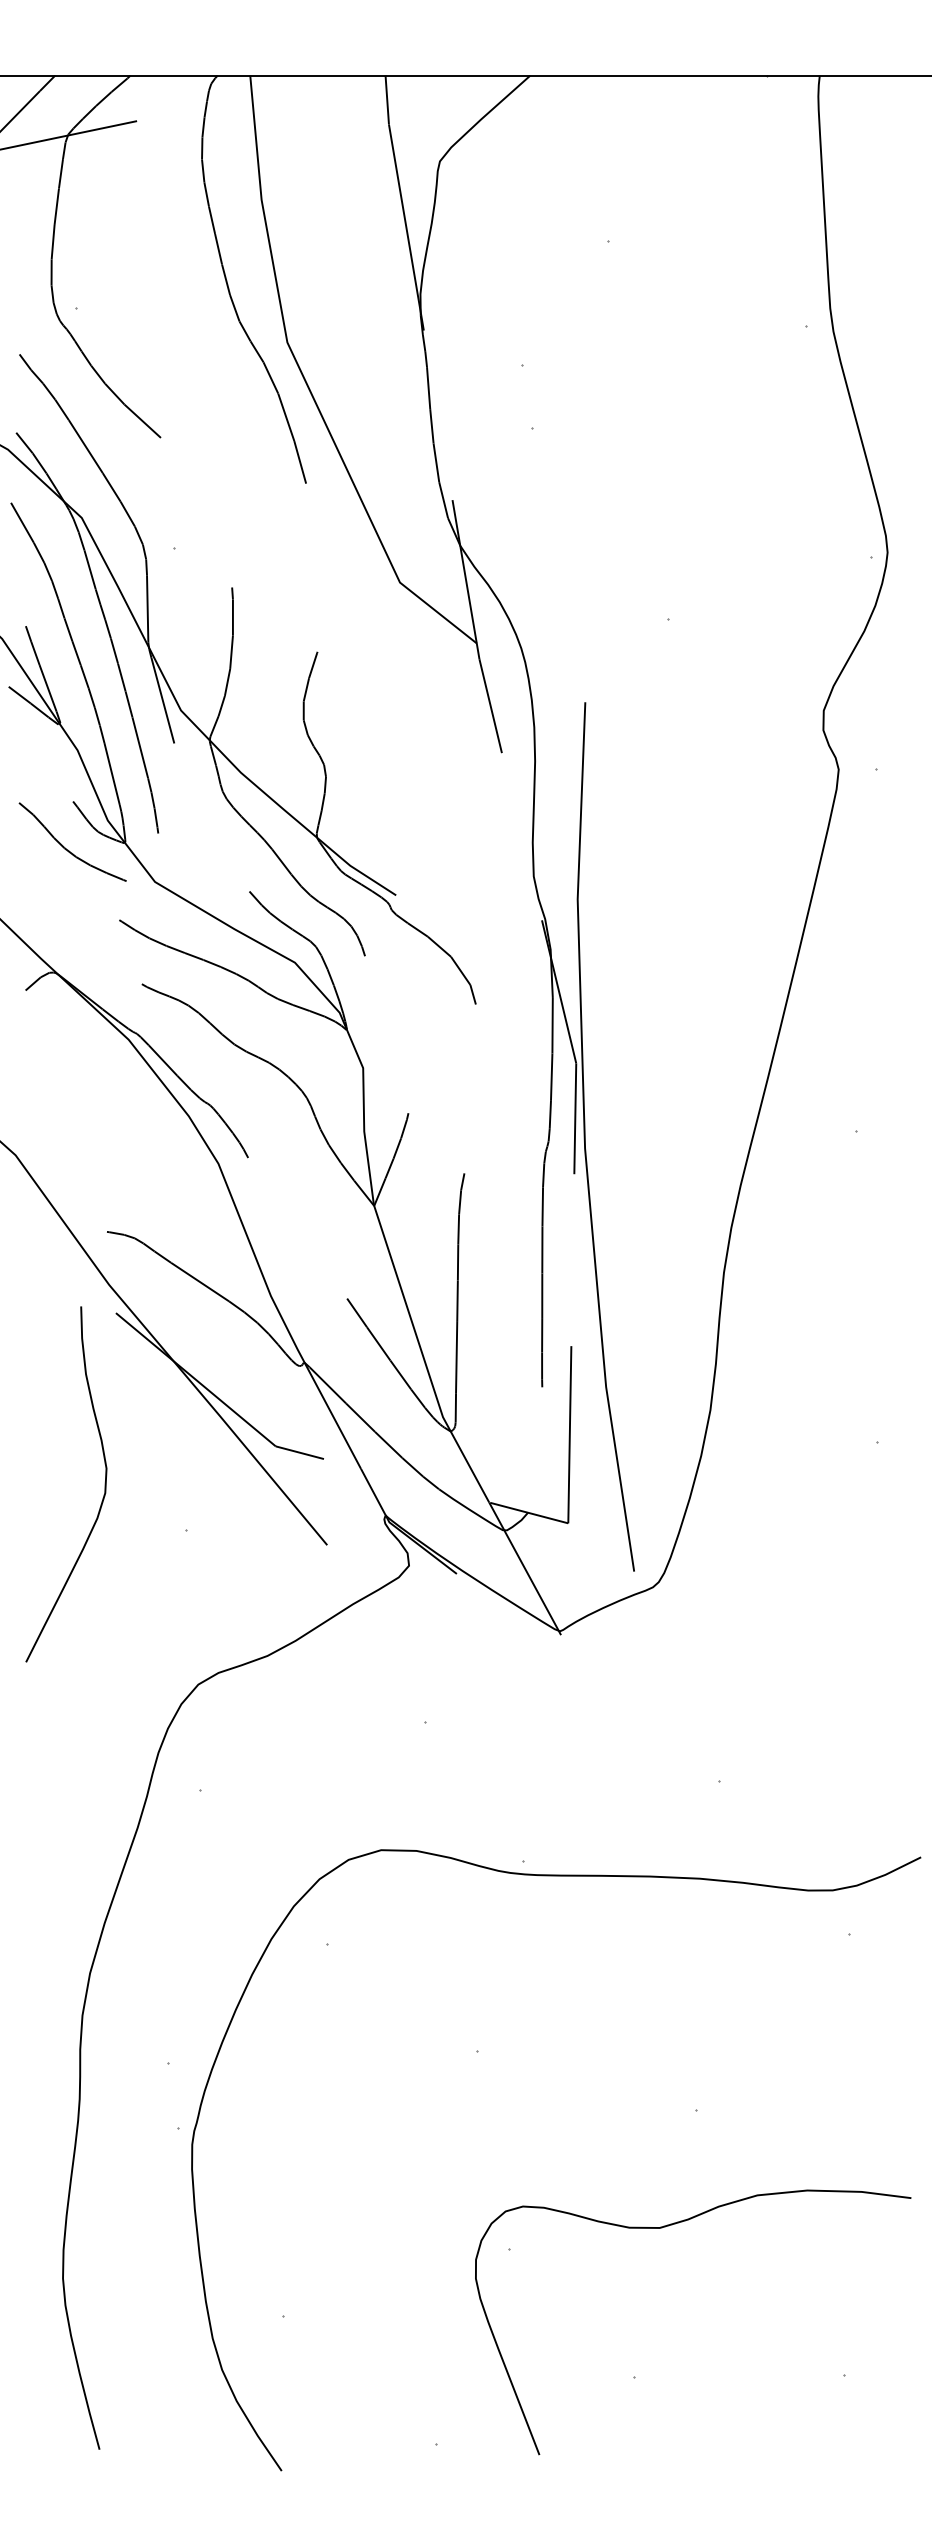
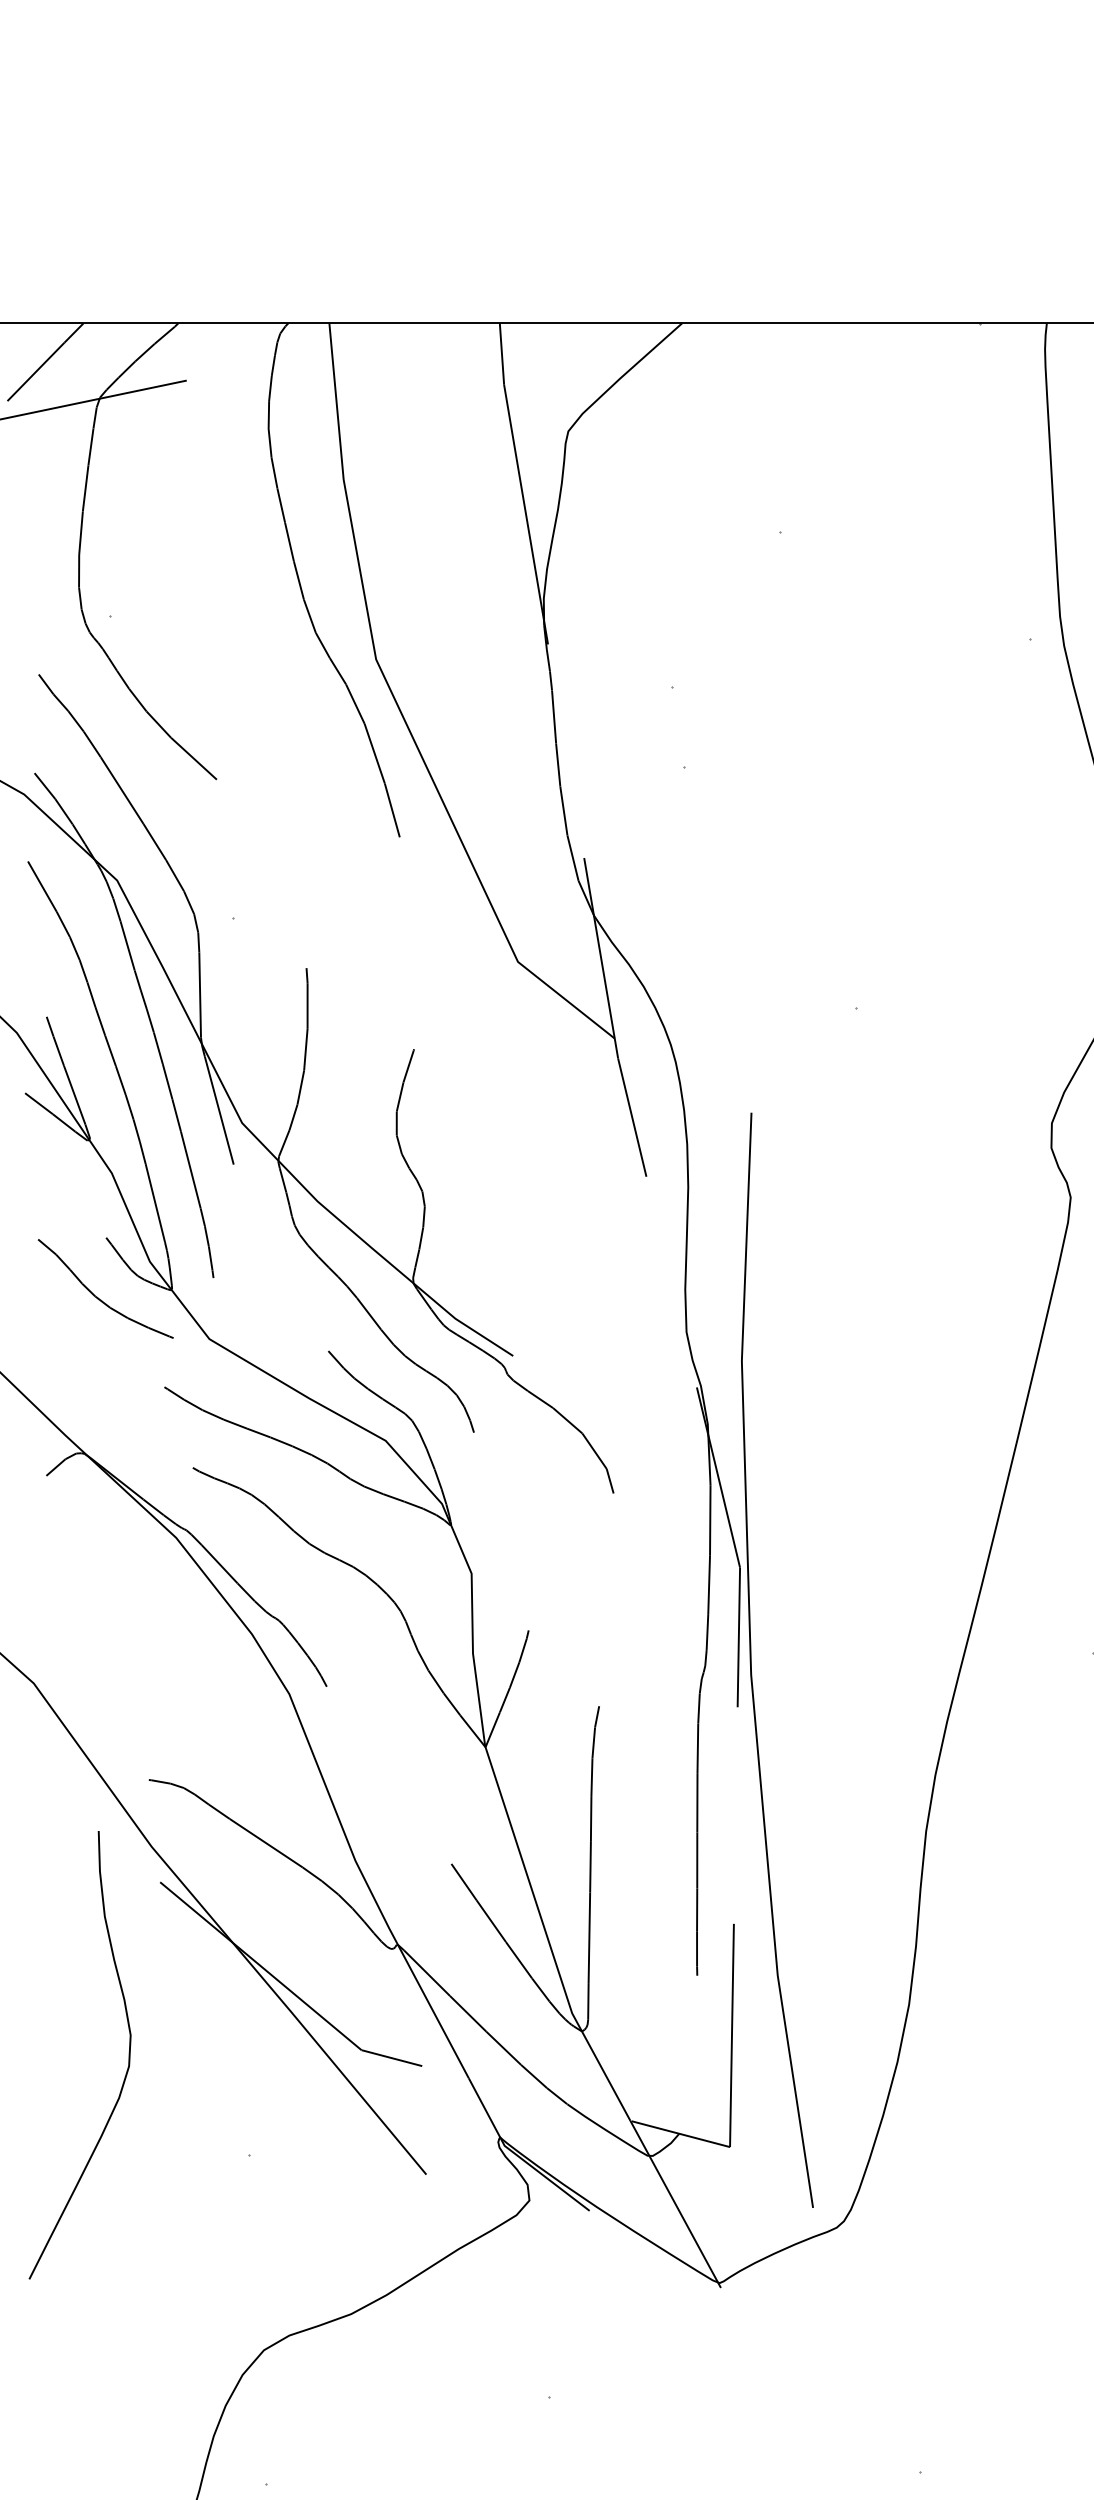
curve: (104, 1484) -> (128, 2055), moved

